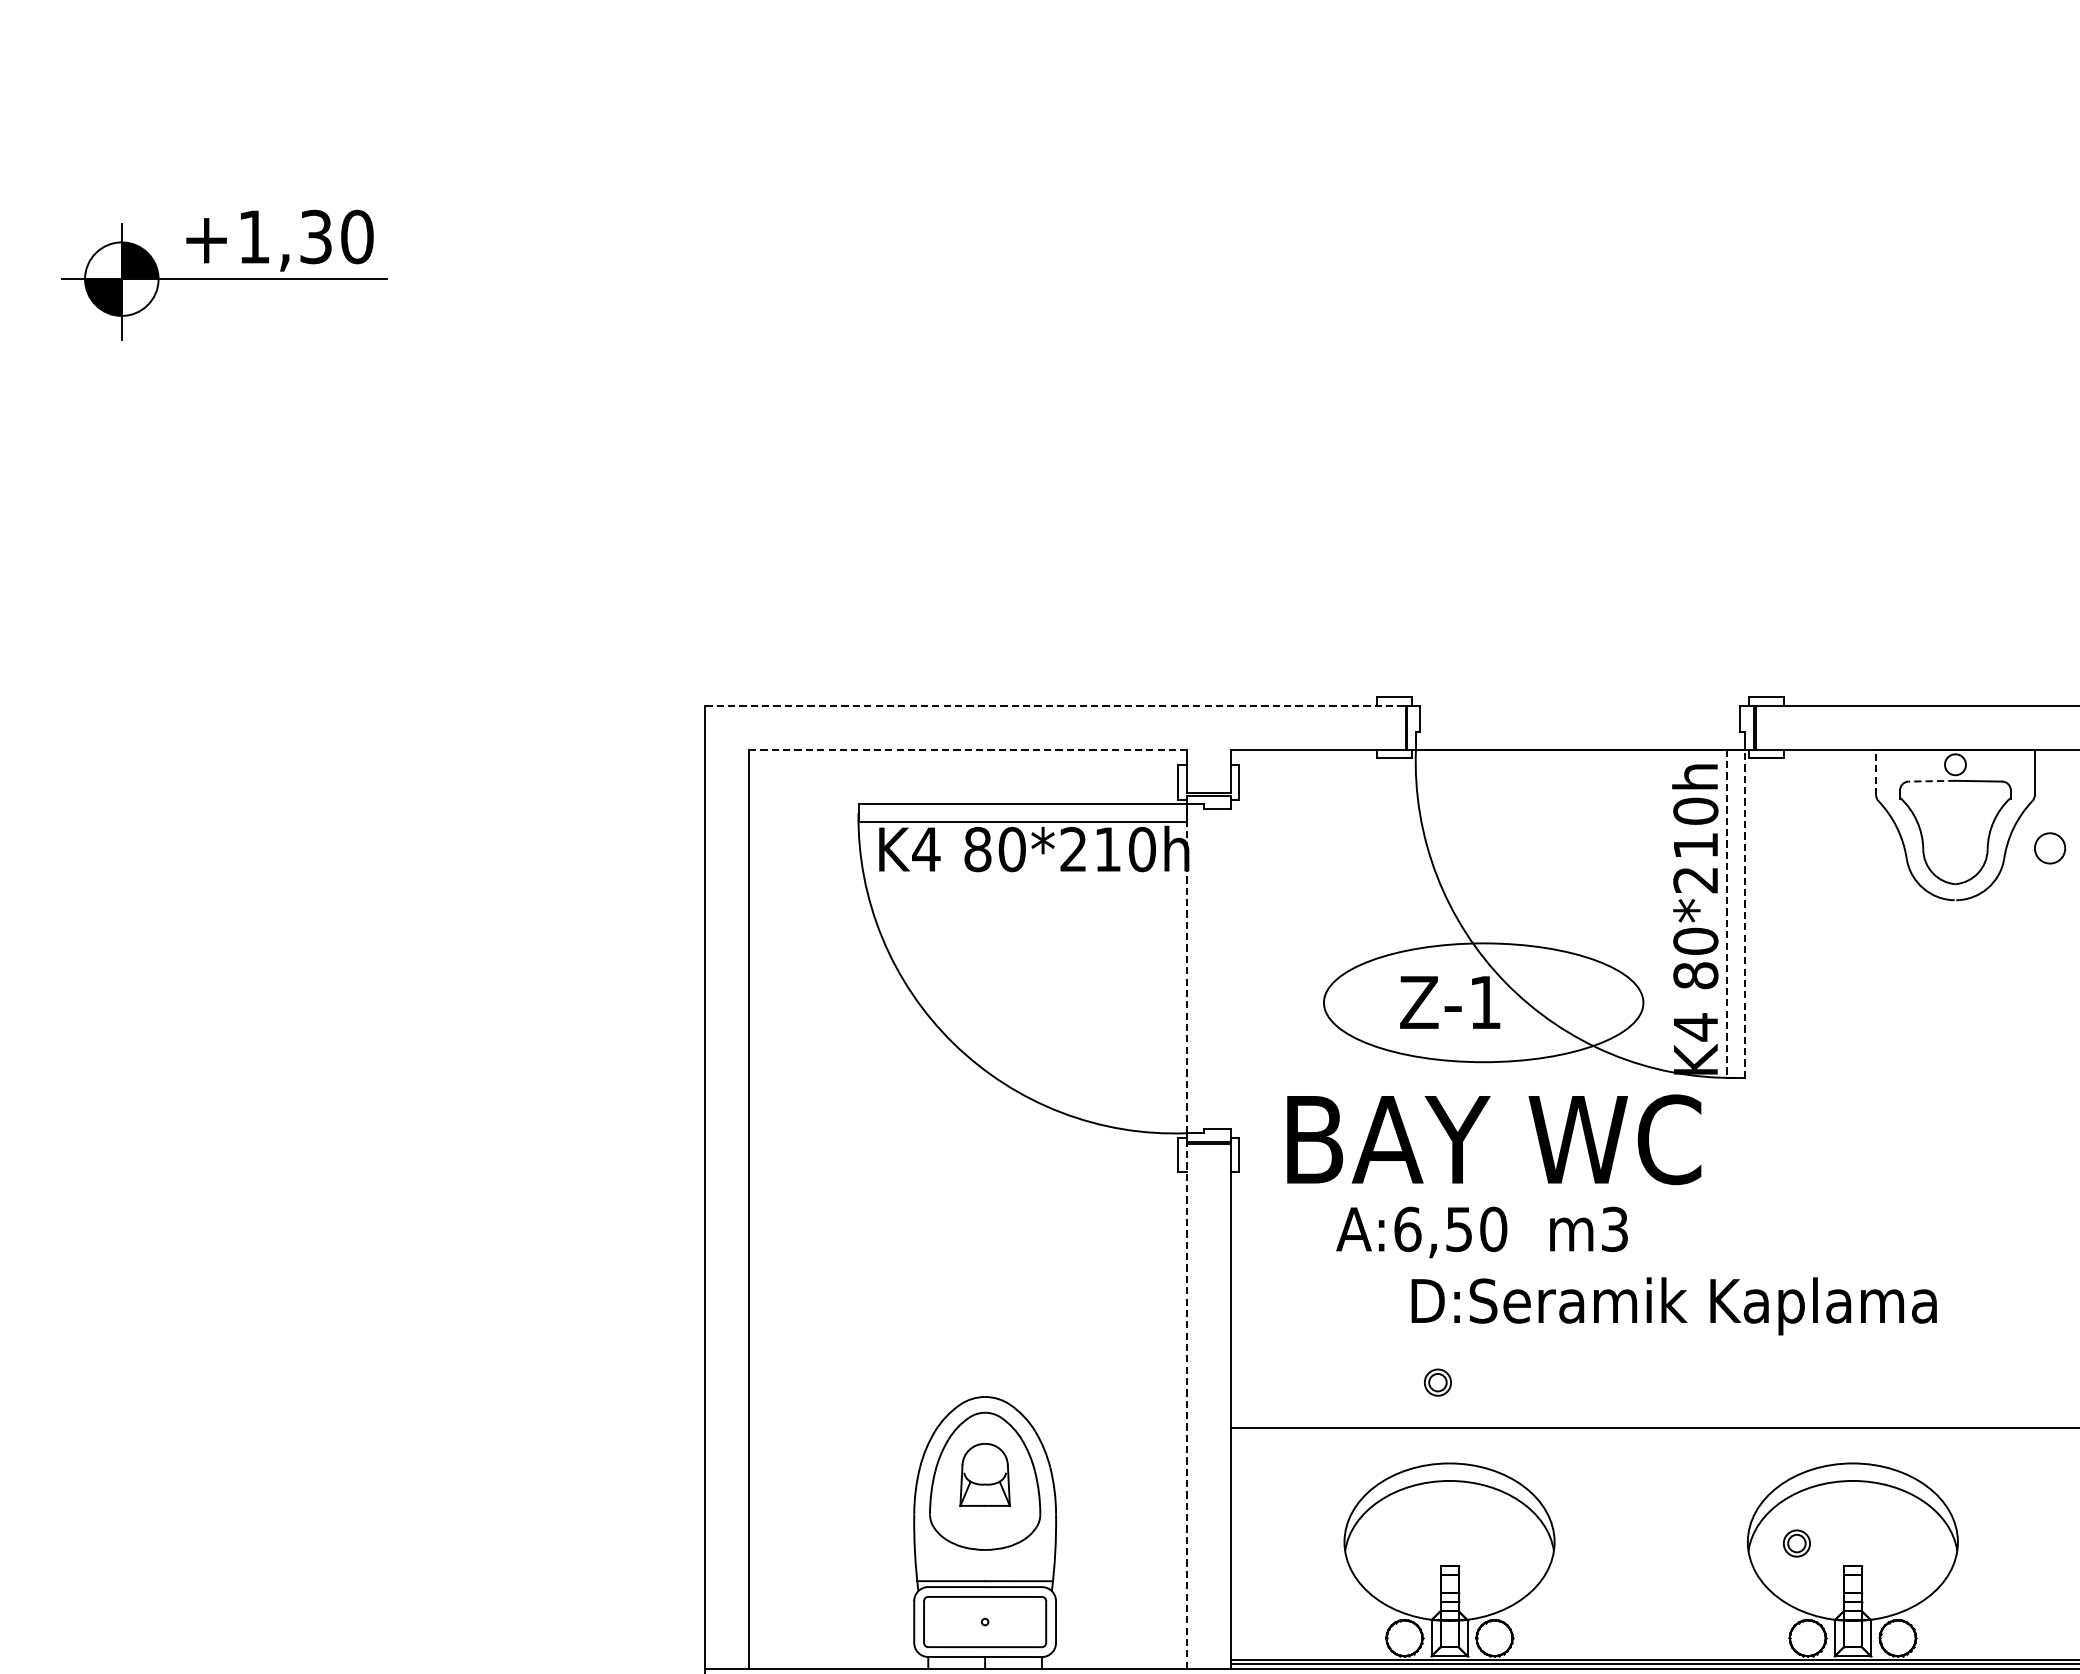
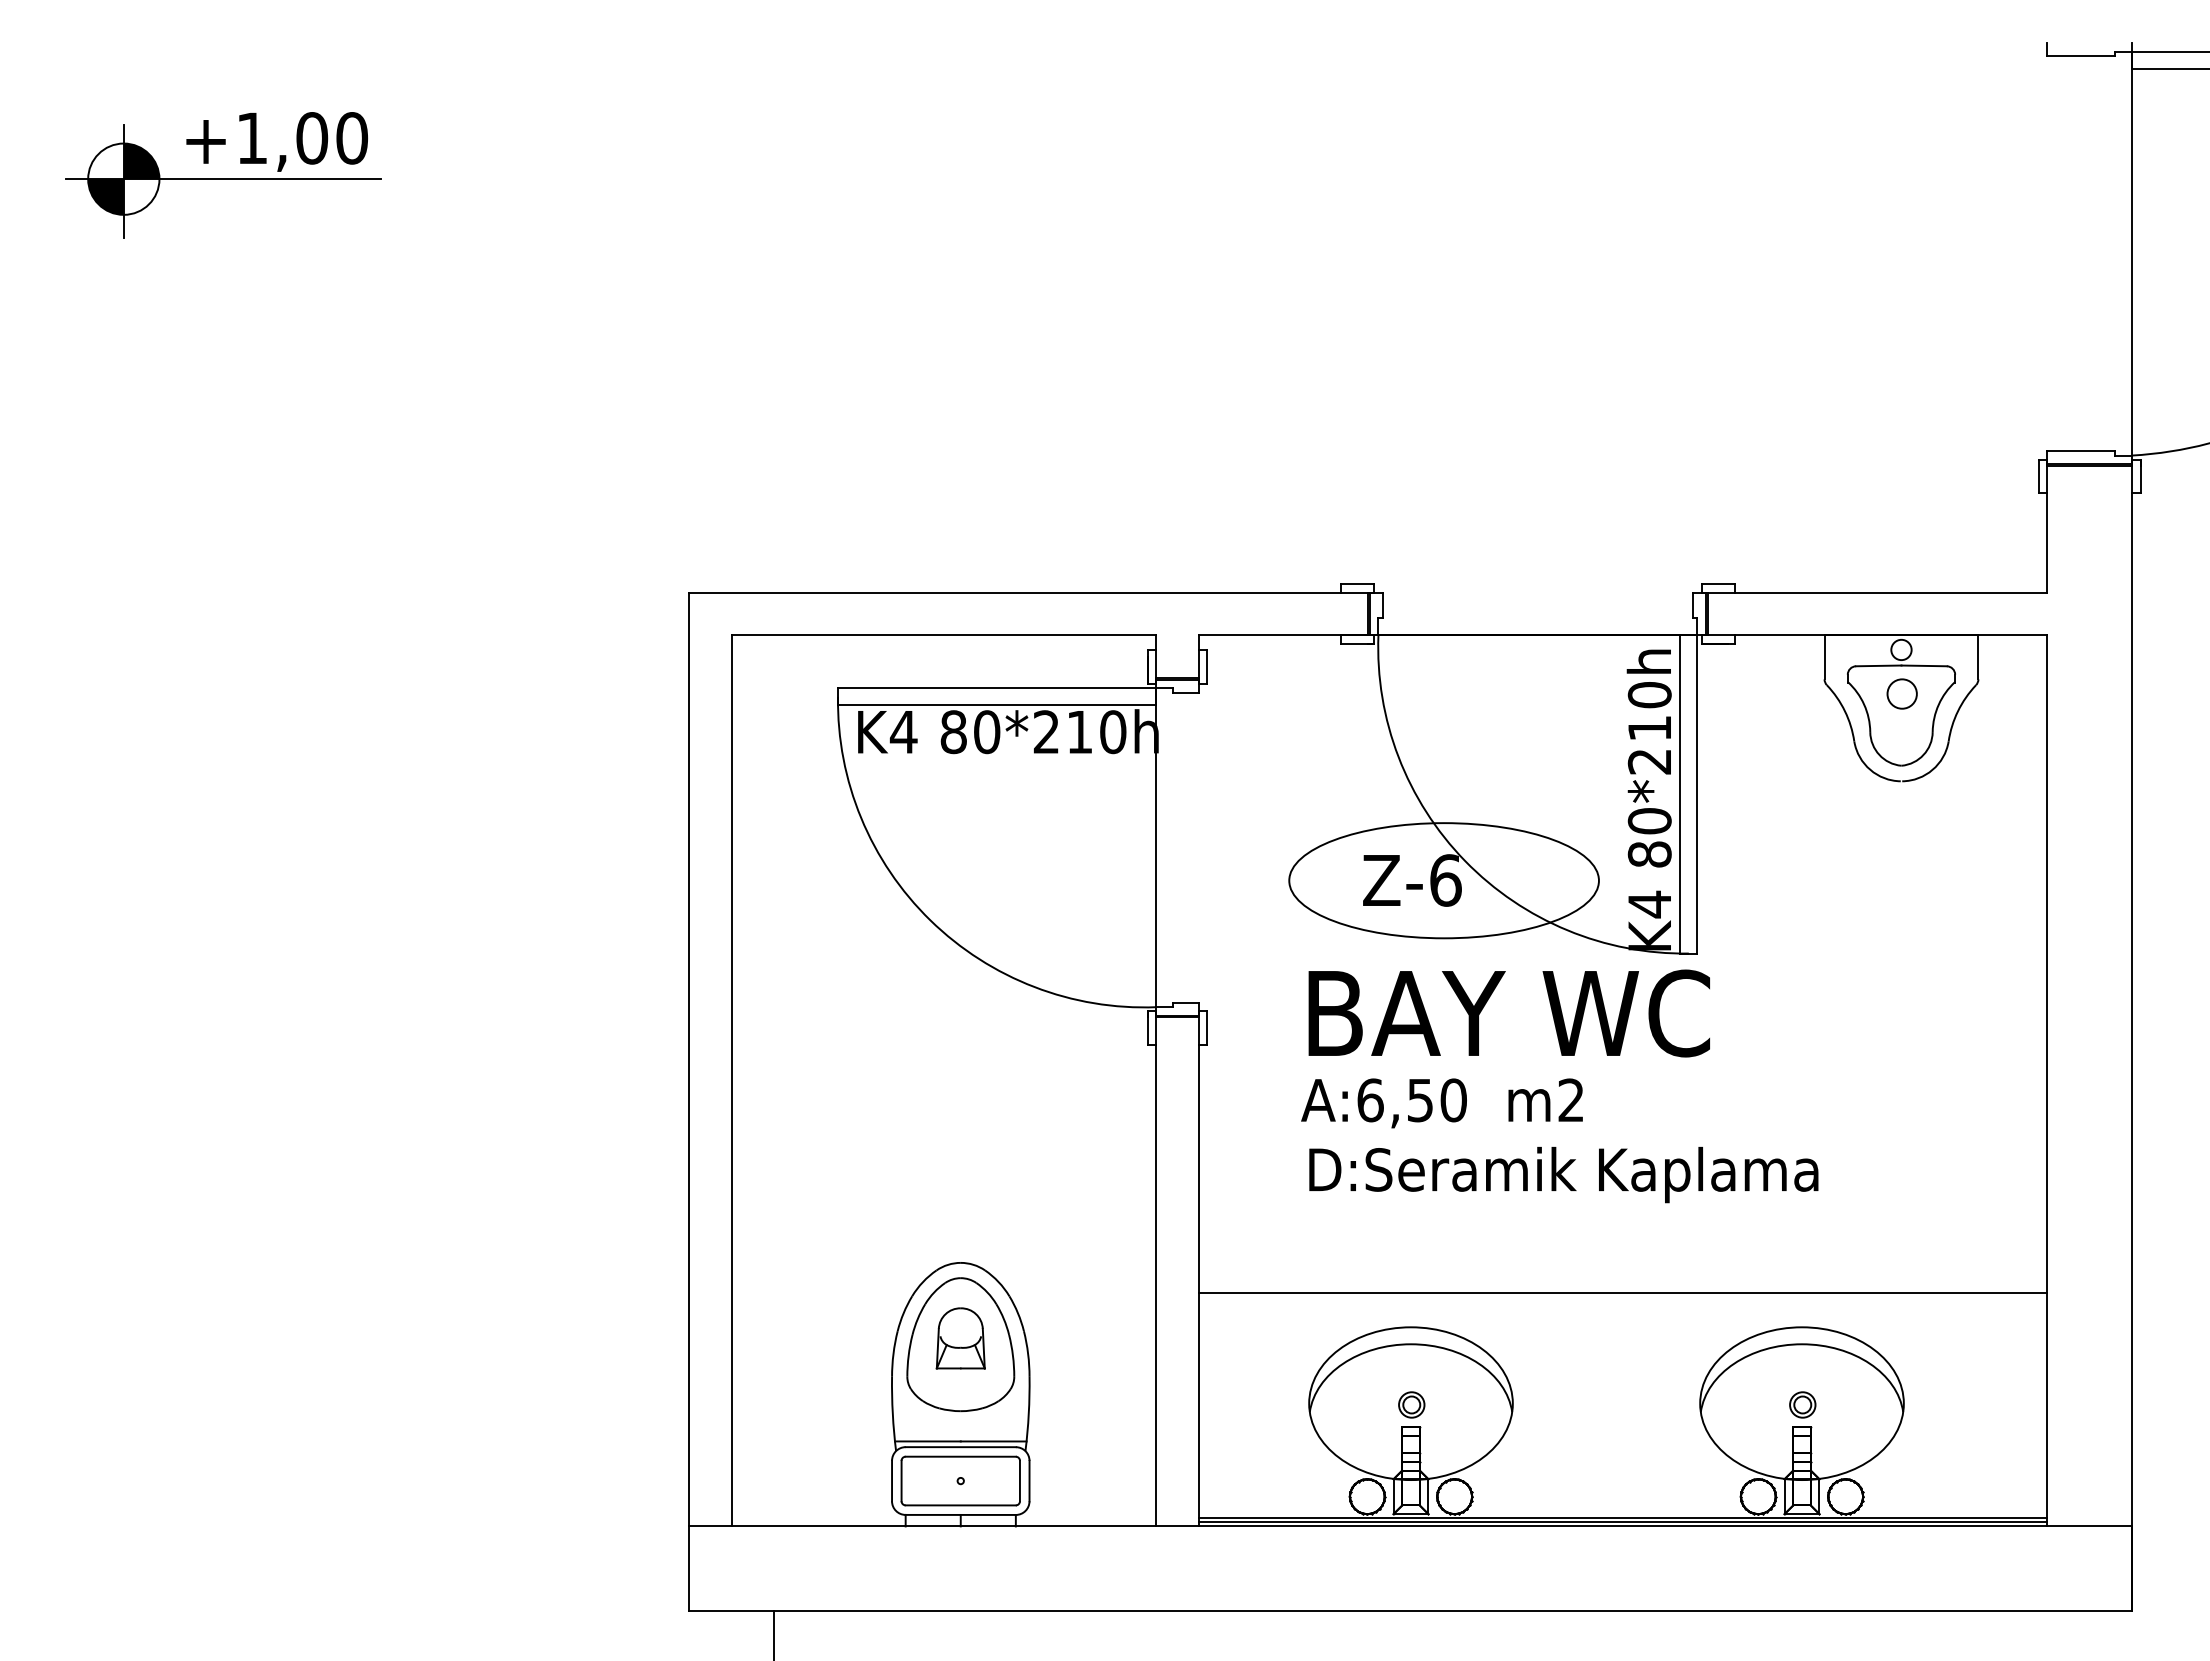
text: (316, 237) -> (312, 138), +1,30 -> +1,00
line: (1056, 705) -> (1029, 592), dashed -> solid
line: (968, 749) -> (944, 635), dashed -> solid
line: (1876, 771) -> (1824, 656), dashed -> solid
line: (1931, 780) -> (1878, 665), dashed -> solid
circle: (2049, 847) -> (1901, 693), moved
line: (1745, 912) -> (1697, 793), dashed -> solid
line: (1727, 913) -> (1680, 794), dashed -> solid
line: (1187, 968) -> (1156, 847), dashed -> solid
text: (1485, 1002) -> (1445, 880), Z-1 -> Z-6
text: (1493, 1139) -> (1508, 1013), moved
text: (1614, 1229) -> (1570, 1100), m3 -> m2
text: (1673, 1306) -> (1563, 1175), moved
part: (1437, 1382) -> (1411, 1404), moved
line: (1187, 1405) -> (1156, 1271), dashed -> solid
part: (1796, 1543) -> (1802, 1404), moved

